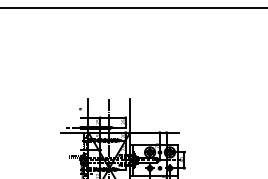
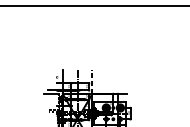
line: (130, 115) -> (92, 81), solid -> dashed

